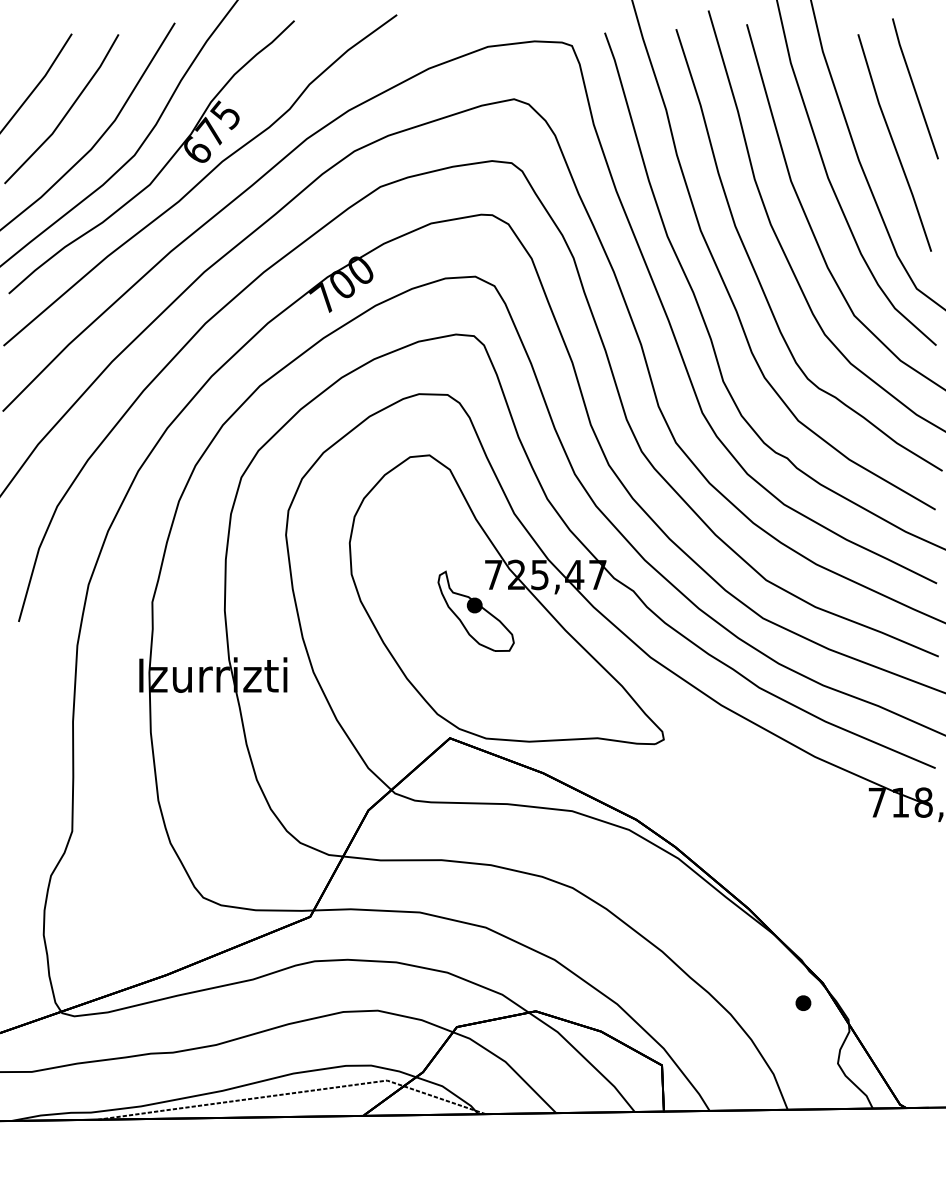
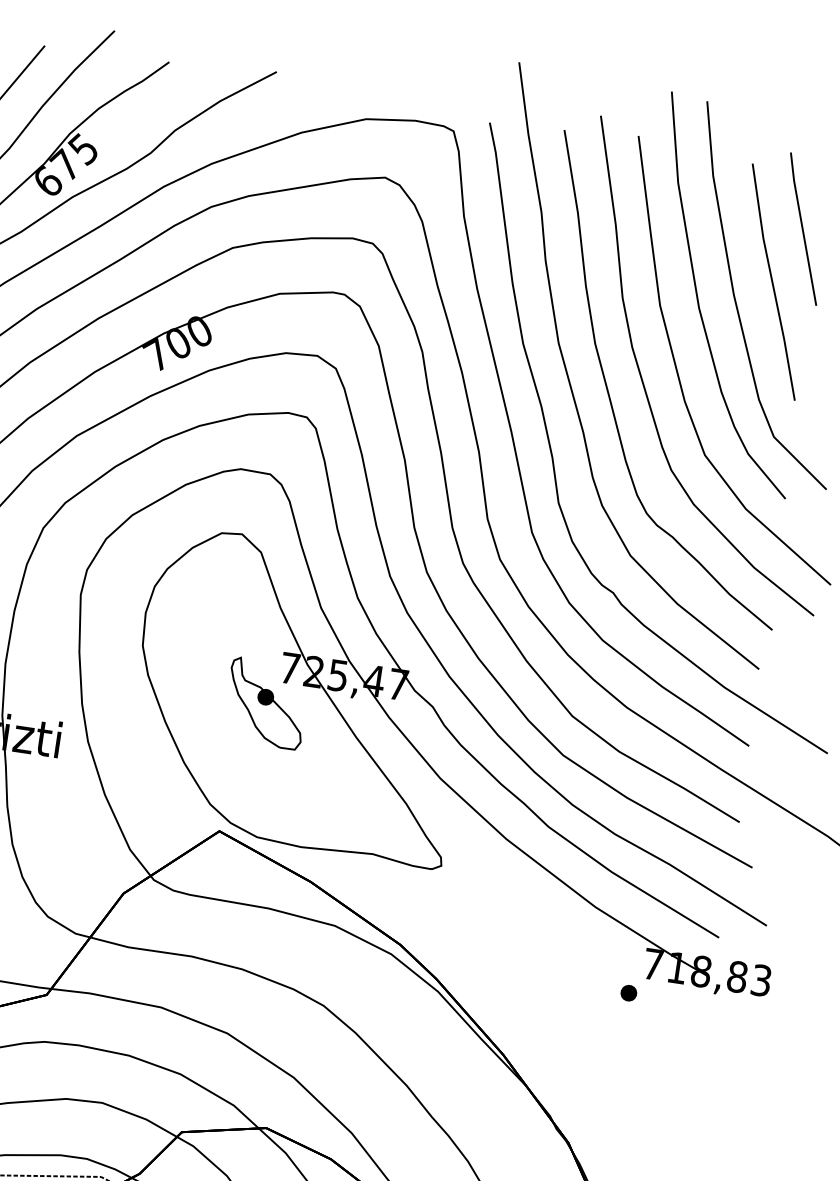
part: (803, 1002) -> (629, 992), moved

